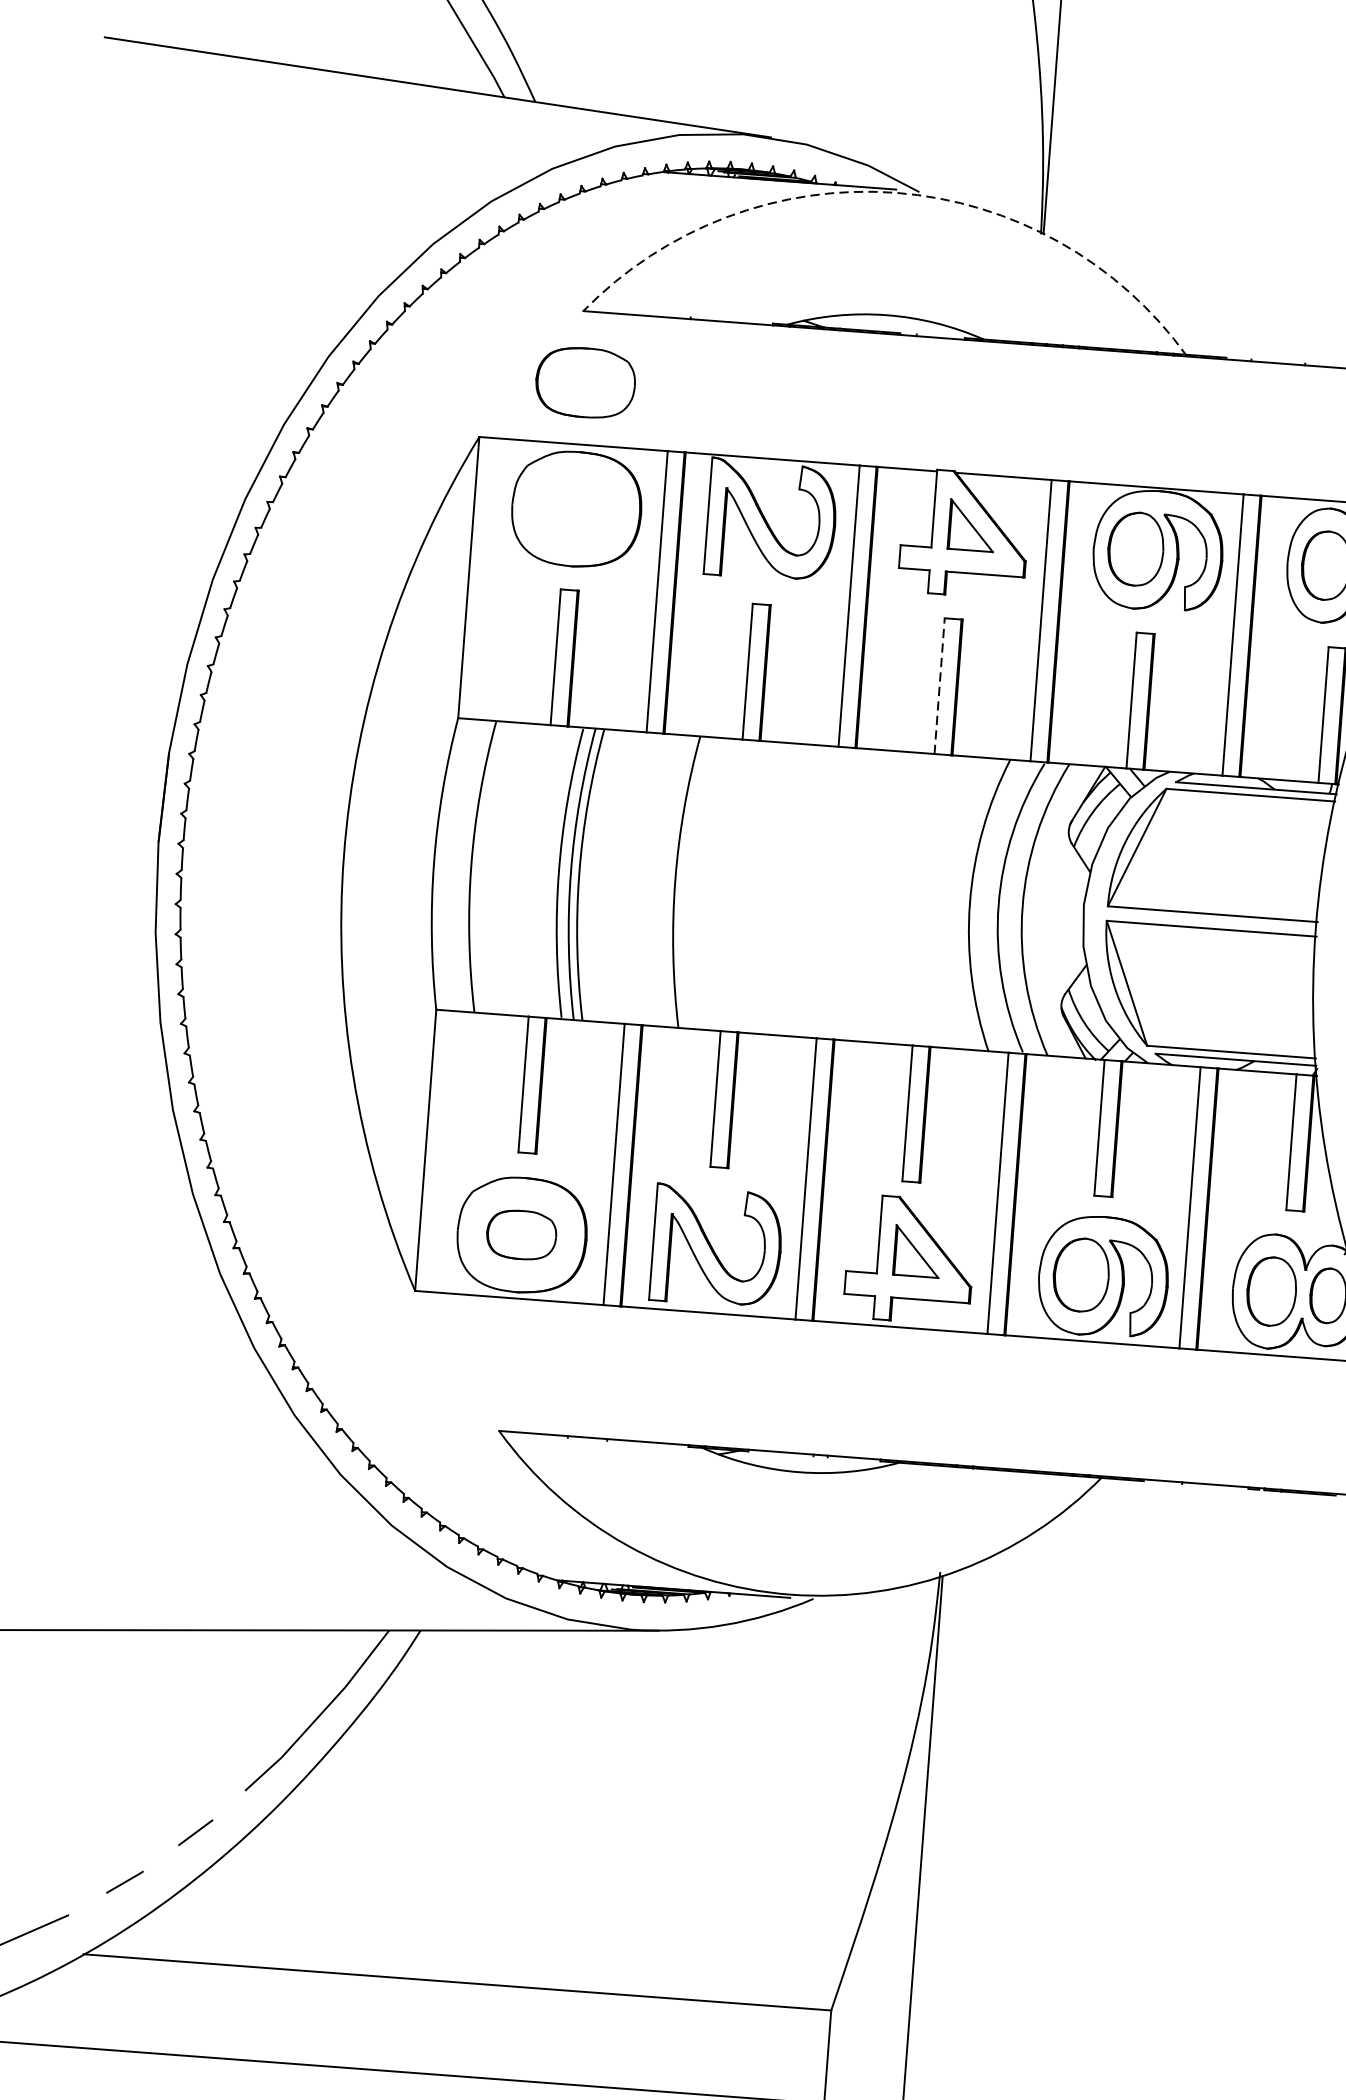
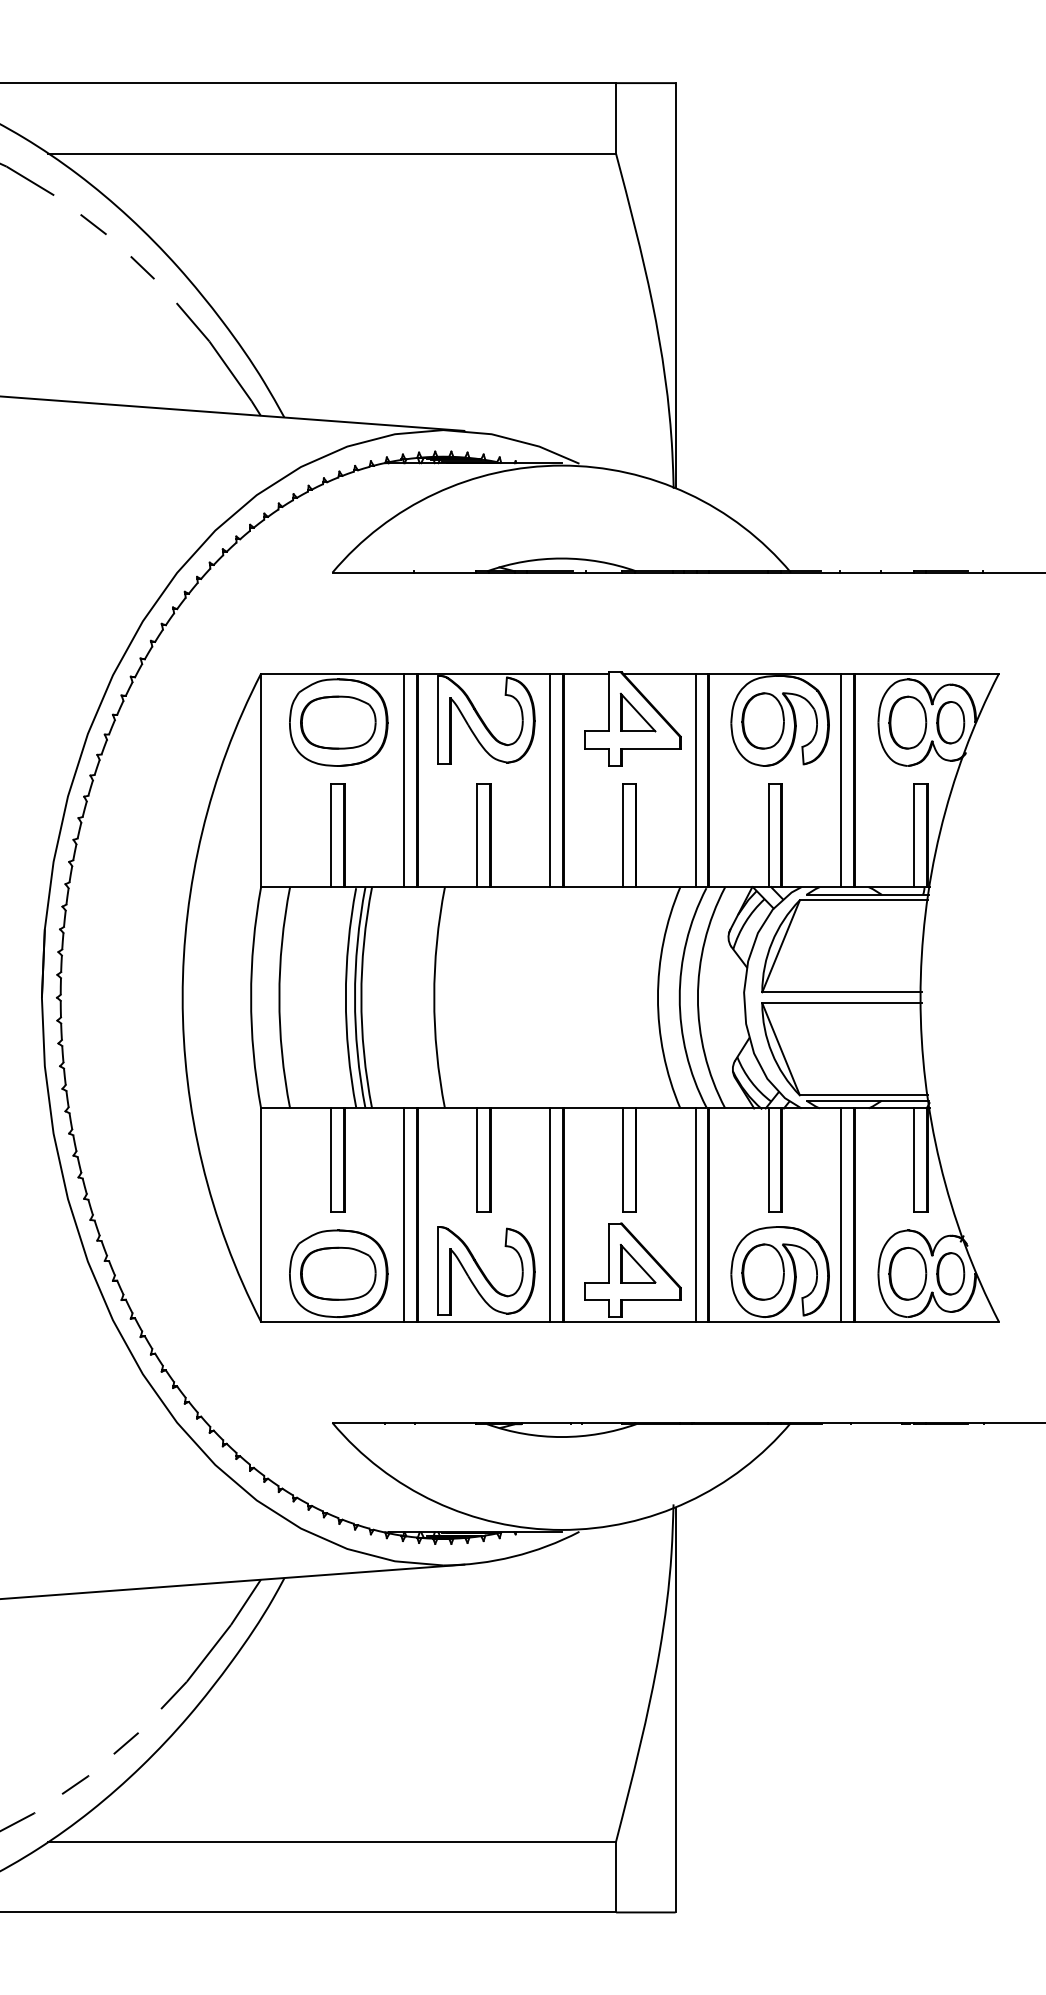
arc: (895, 192) -> (561, 465), dashed -> solid
part: (585, 382) -> (338, 722), moved
line: (939, 686) -> (622, 835), dashed -> solid
part: (521, 1234) -> (338, 1273), size x1.43

